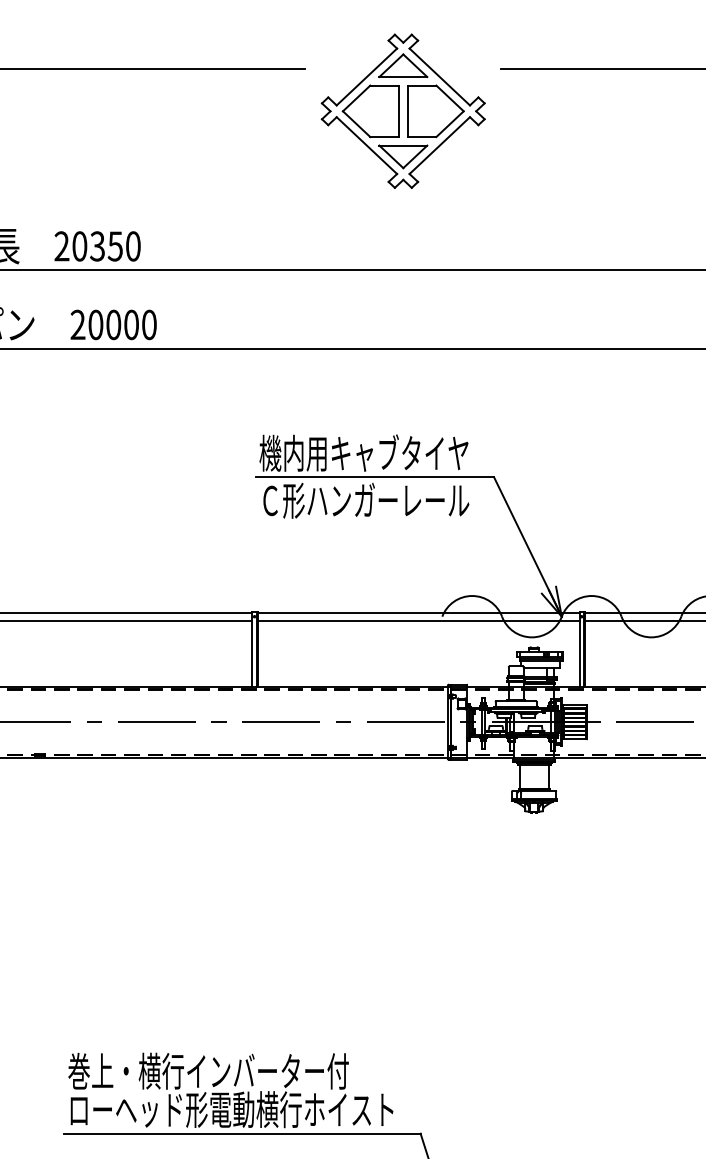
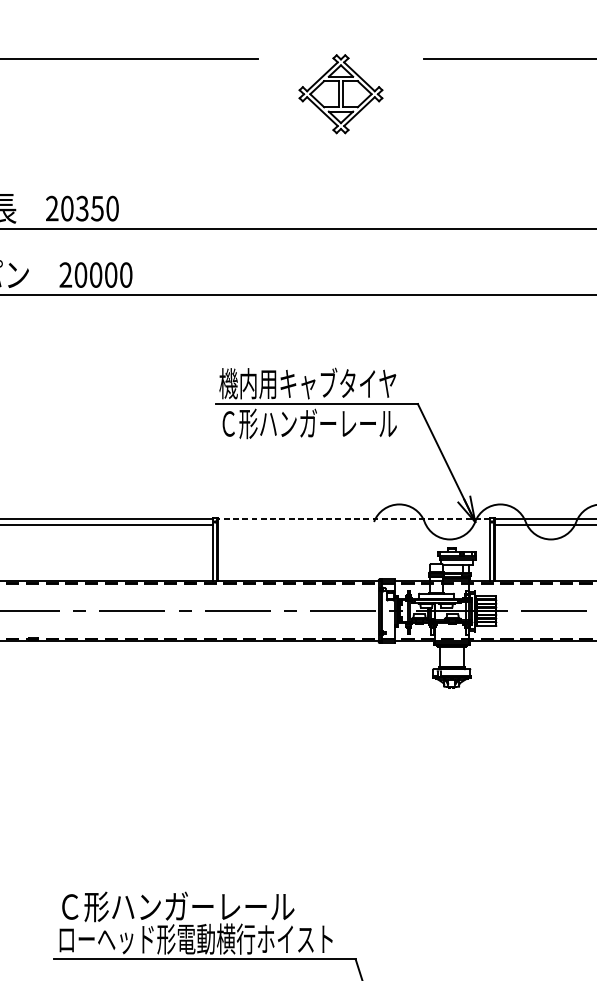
part: (402, 110) -> (340, 93), size x0.6
line: (418, 612) -> (353, 518), solid -> dashed
line: (418, 620) -> (353, 525), removed
text: (208, 1070) -> (176, 905), 巻上・横行インバーター付 -> Ｃ形ハンガーレール

